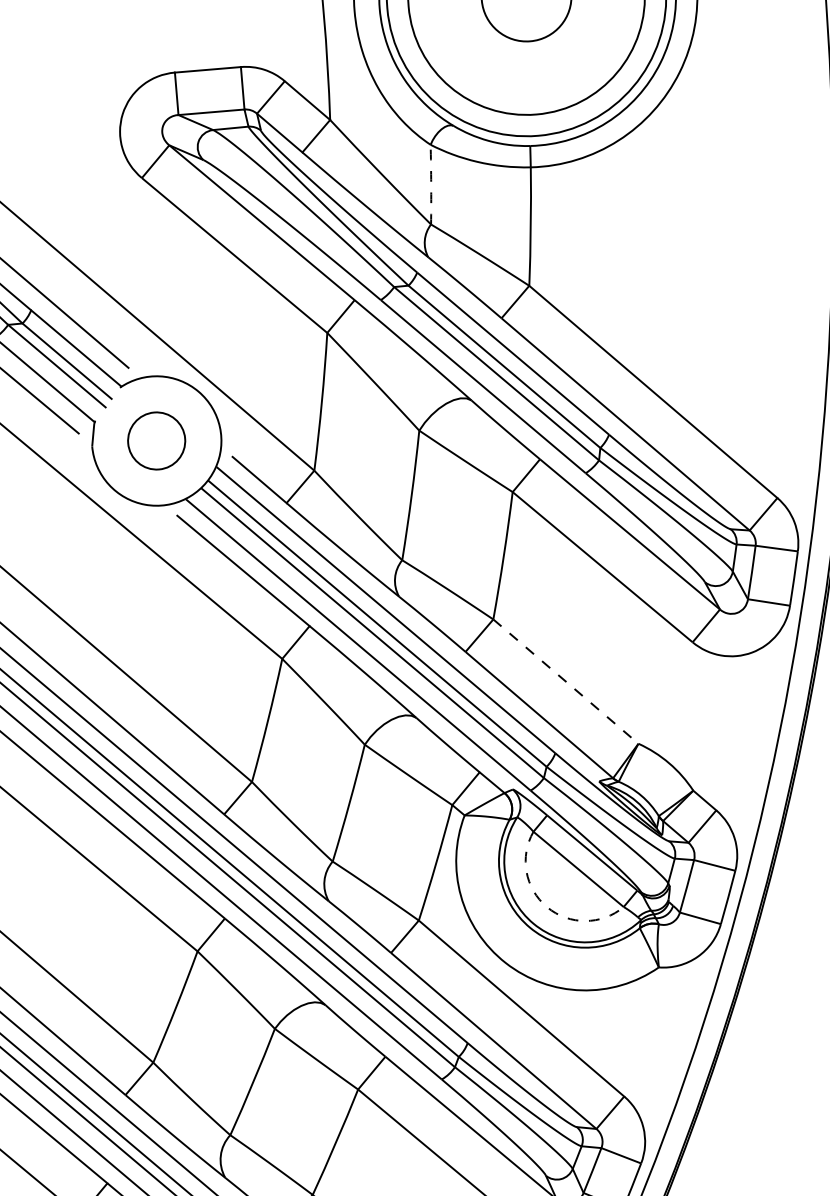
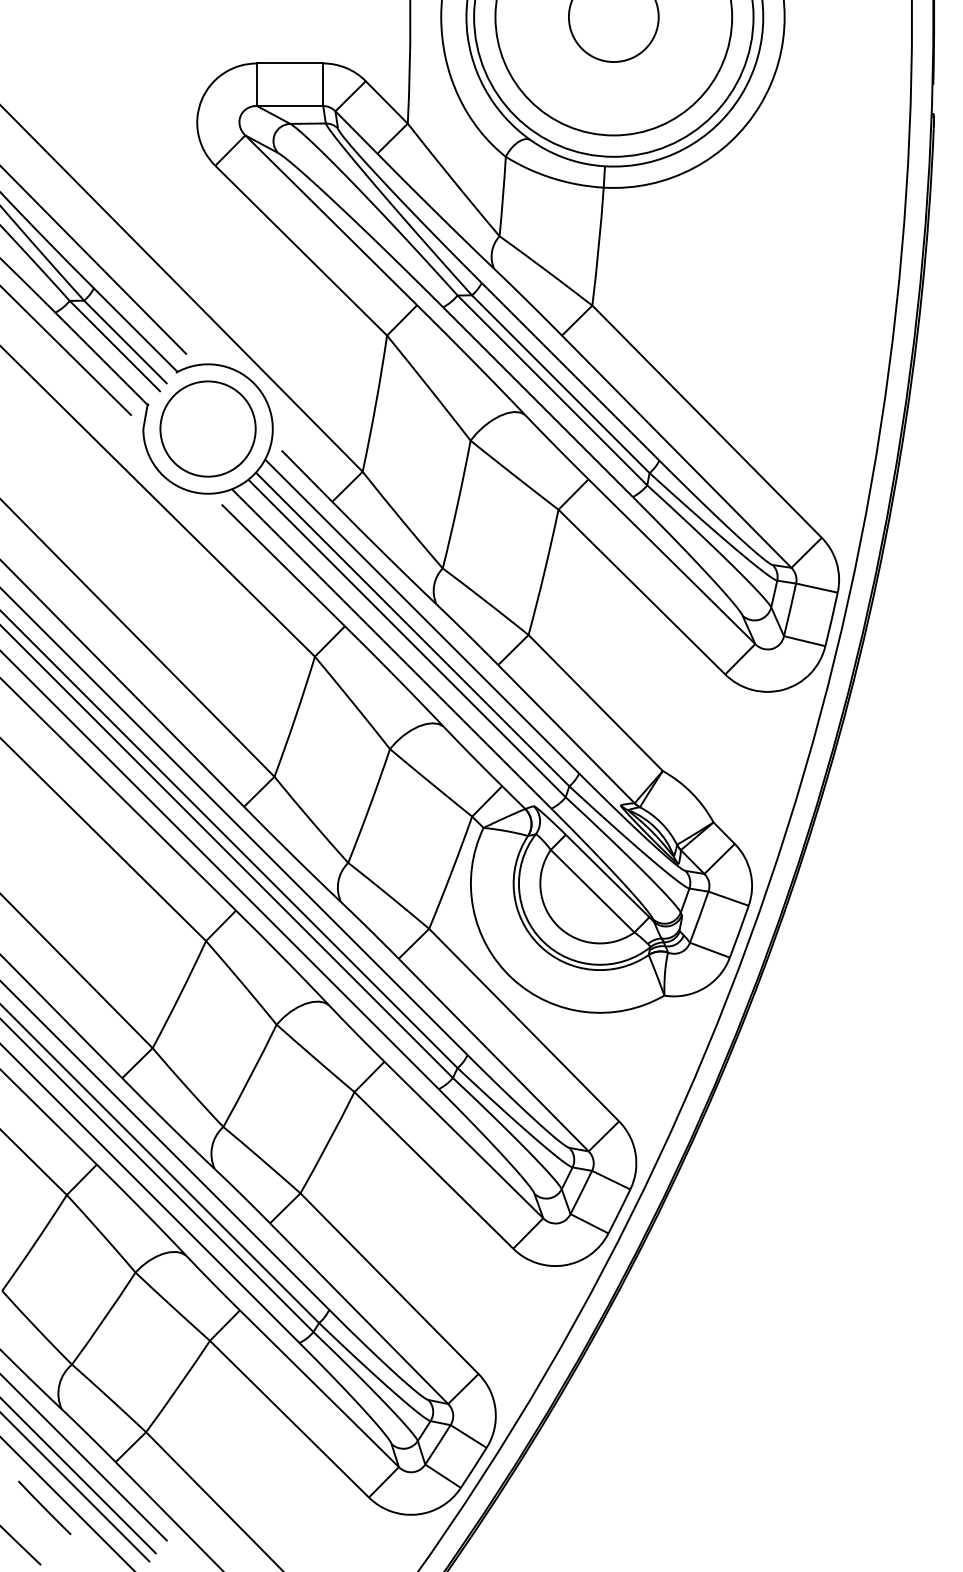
arc: (431, 184) -> (503, 196), dashed -> solid
circle: (156, 440) -> (207, 428), size x1.67
line: (565, 682) -> (595, 703), dashed -> solid
arc: (547, 907) -> (558, 926), dashed -> solid

